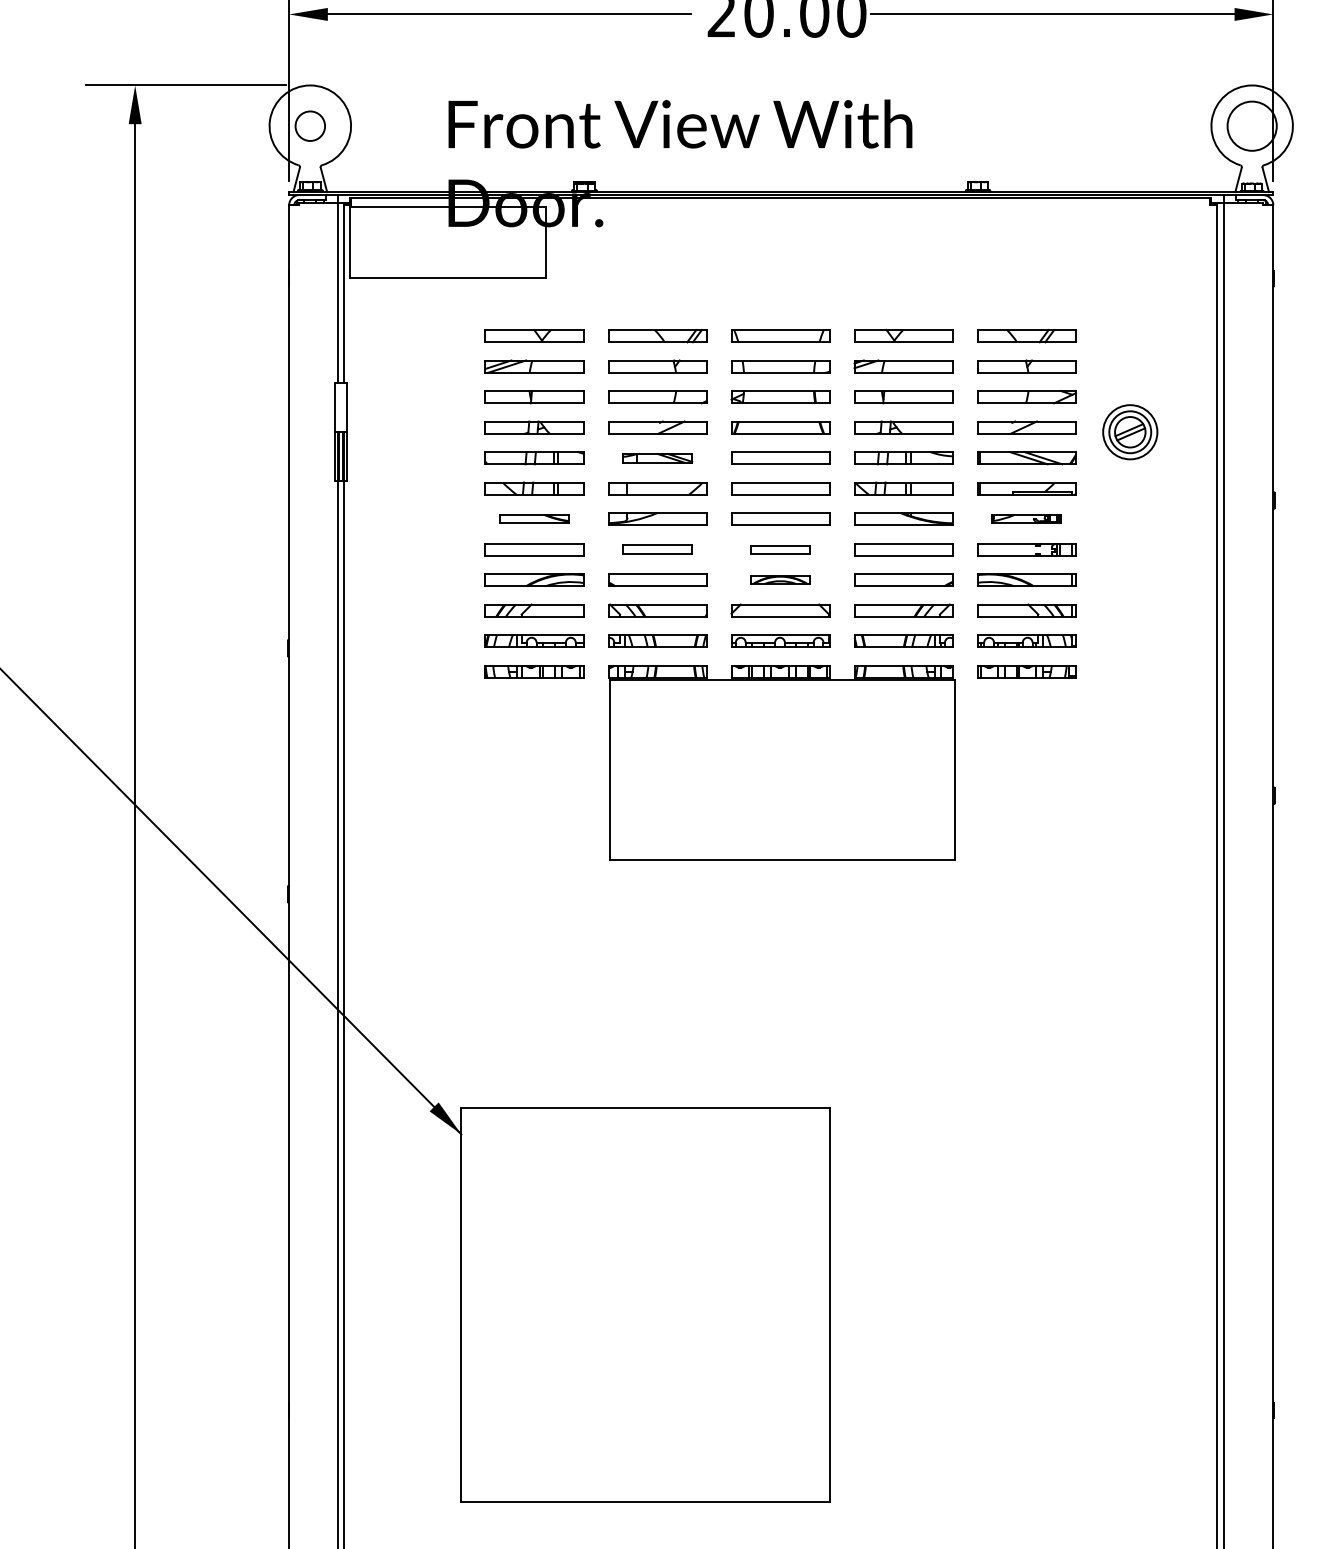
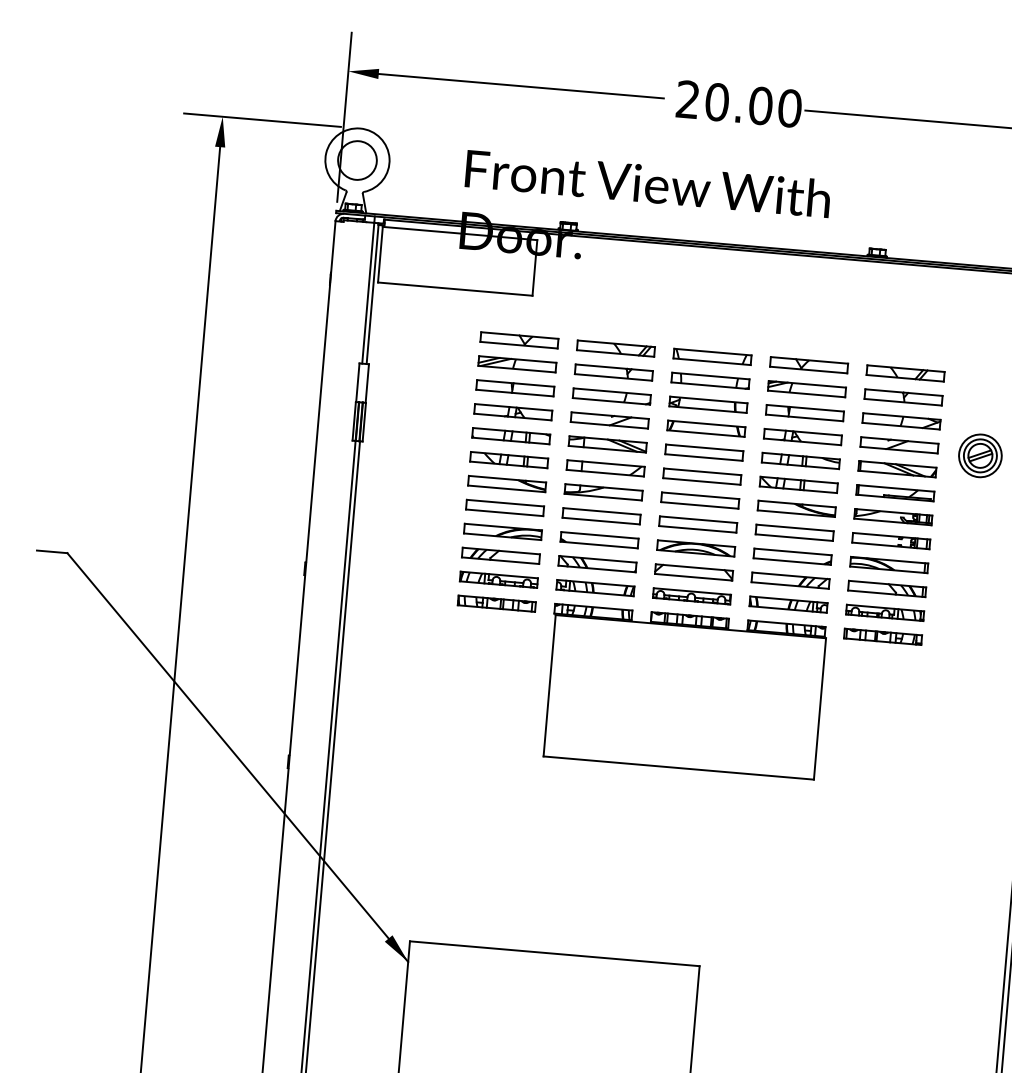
circle: (309, 125) -> (356, 159), size x1.67
part: (657, 458) -> (607, 444), size x1.43
part: (534, 518) -> (507, 483), size x1.43
part: (1026, 518) -> (893, 516), size x1.43
part: (657, 549) -> (601, 516), size x1.43
part: (780, 549) -> (697, 524), size x1.67
part: (780, 579) -> (695, 547), size x1.67

